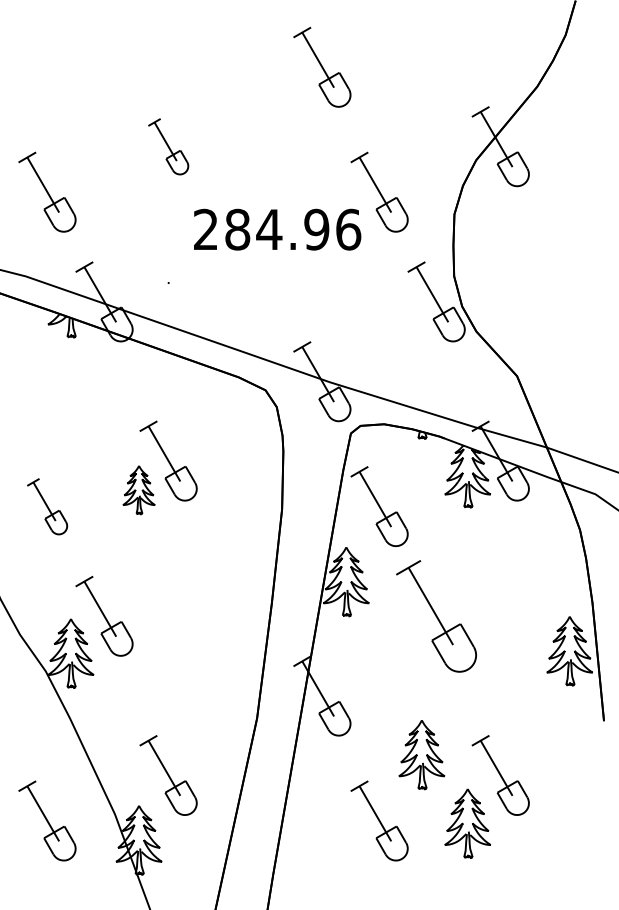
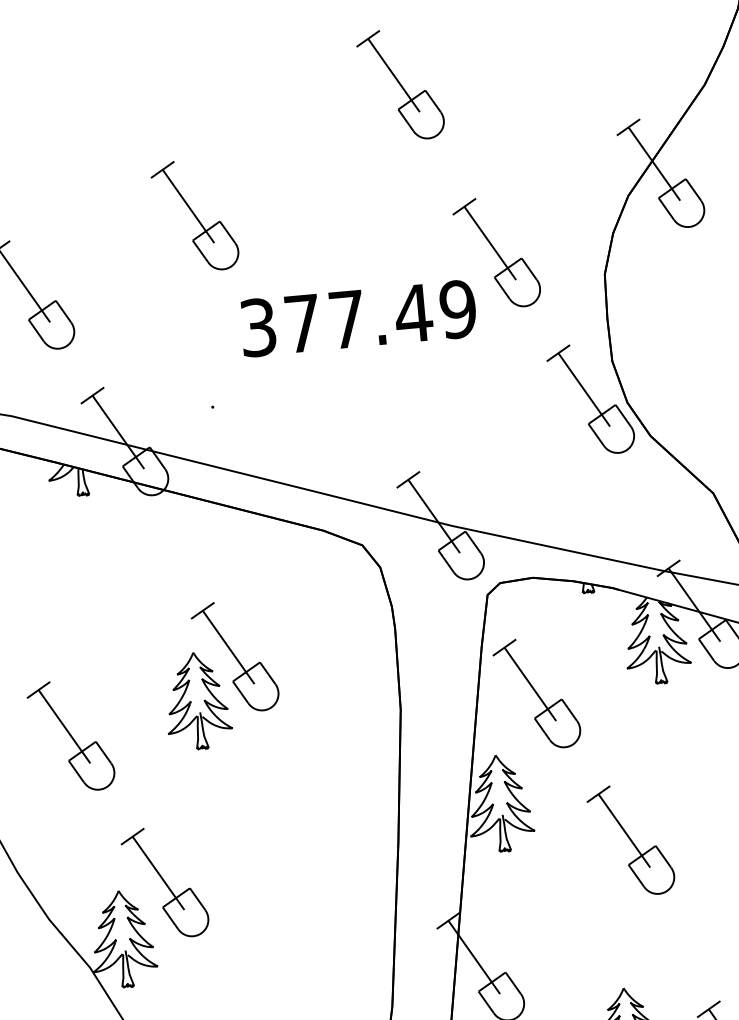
part: (168, 146) -> (195, 215), size x1.43
text: (277, 229) -> (358, 318), 284.96 -> 377.49
part: (138, 490) -> (196, 702), size x1.43
part: (47, 506) -> (71, 736), size x1.43
part: (436, 615) -> (630, 839), size x0.71

